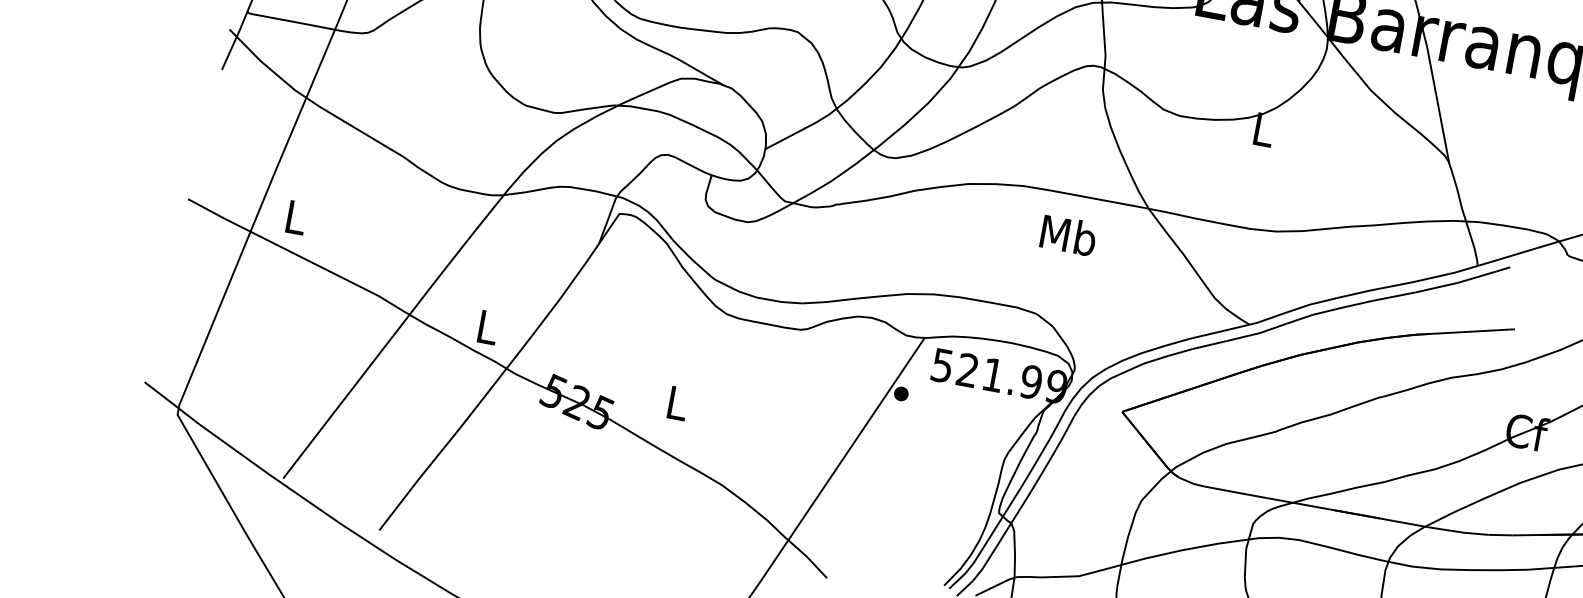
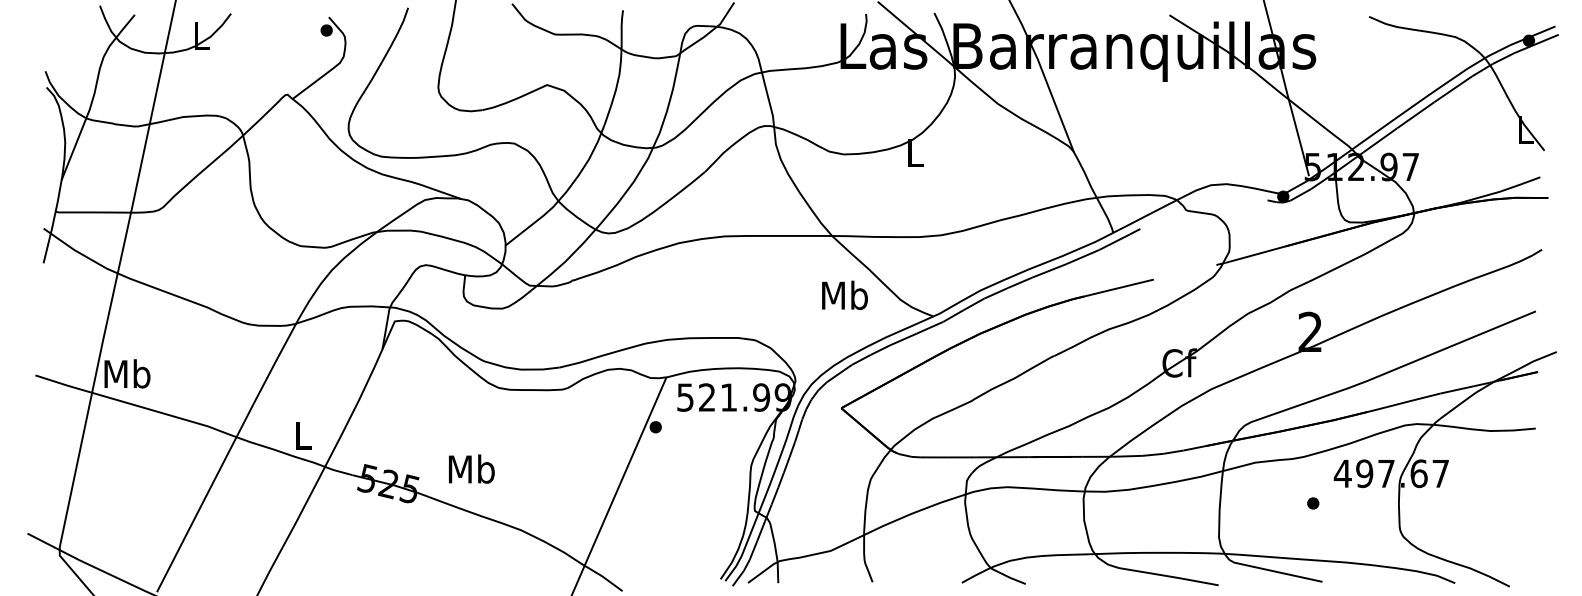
text: (296, 216) -> (127, 373), L -> Mb
text: (1068, 234) -> (844, 294), moved
text: (677, 402) -> (471, 468), L -> Mb

